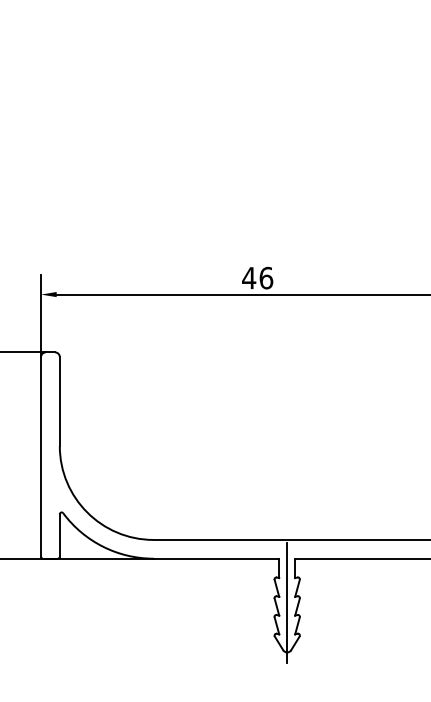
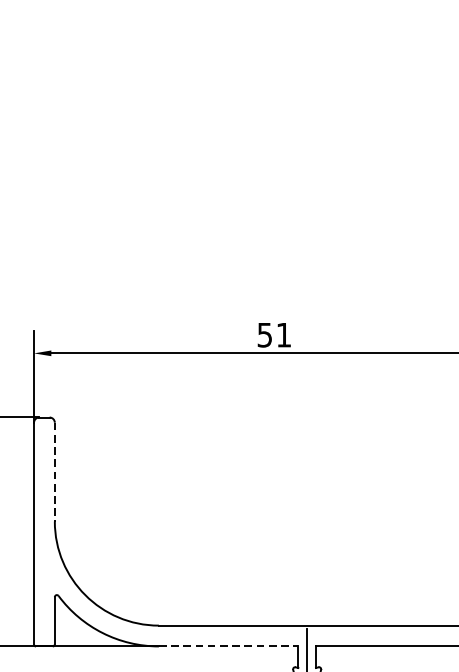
text: (257, 277) -> (274, 334), 46 -> 51
line: (59, 401) -> (54, 472), solid -> dashed
line: (216, 558) -> (228, 646), solid -> dashed

